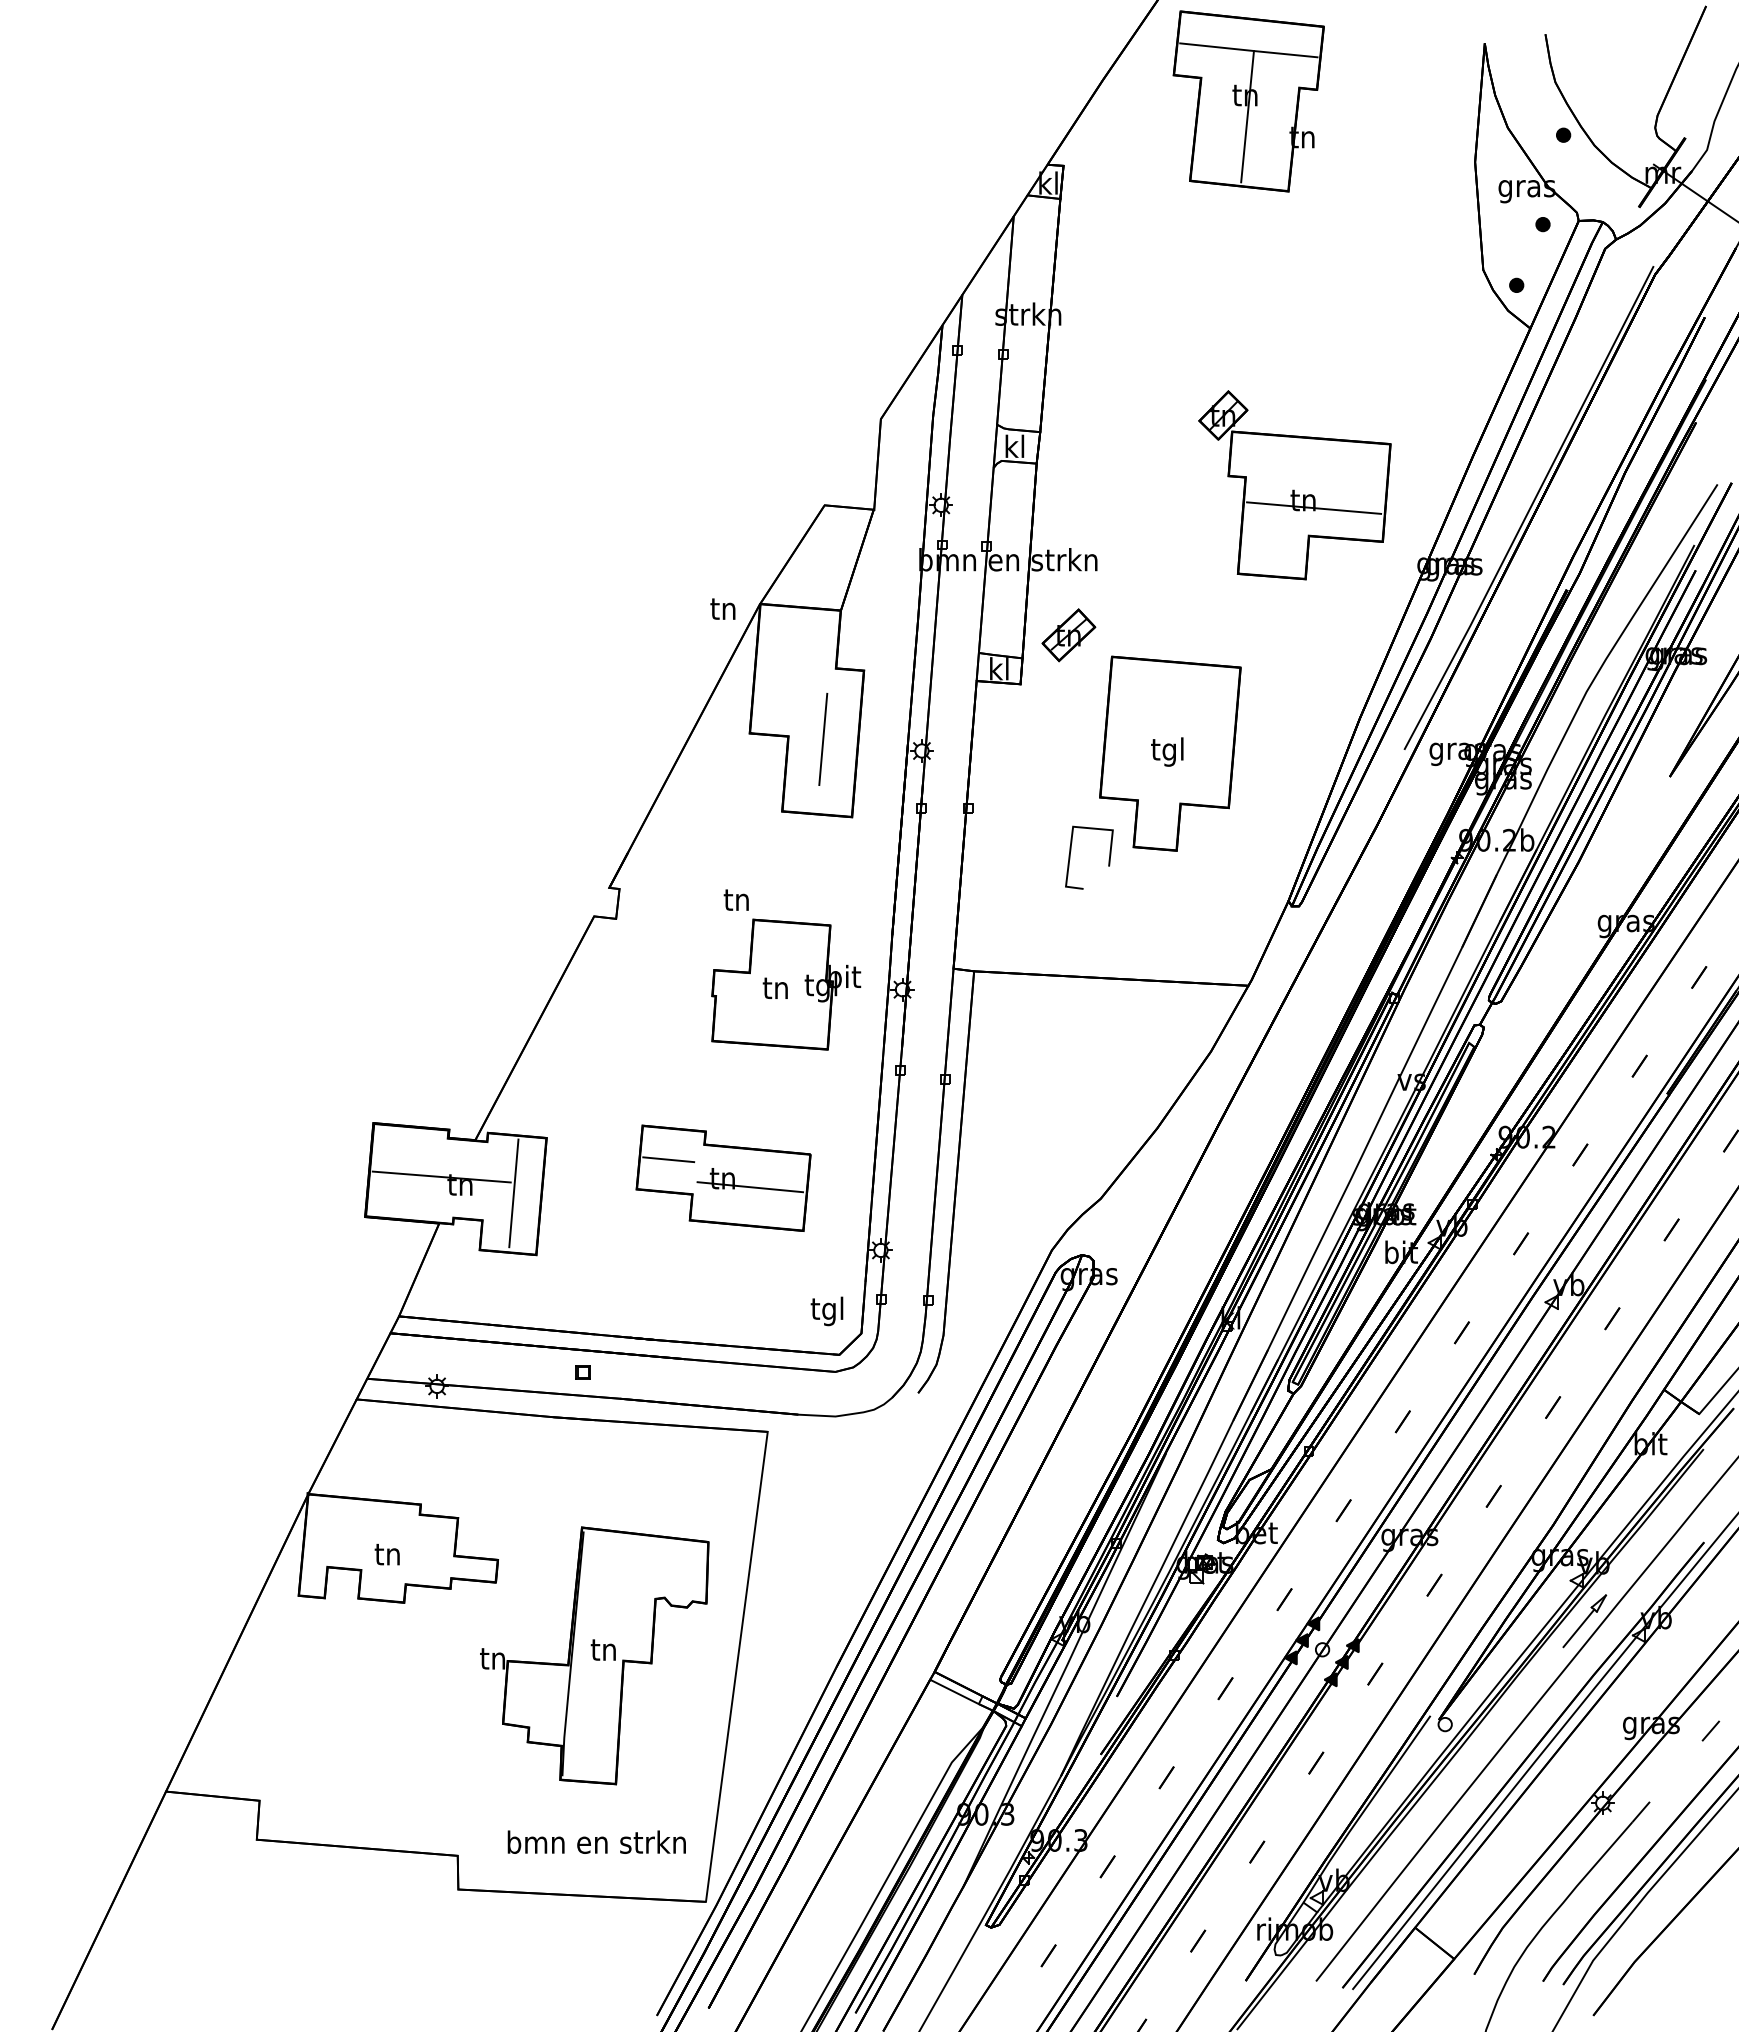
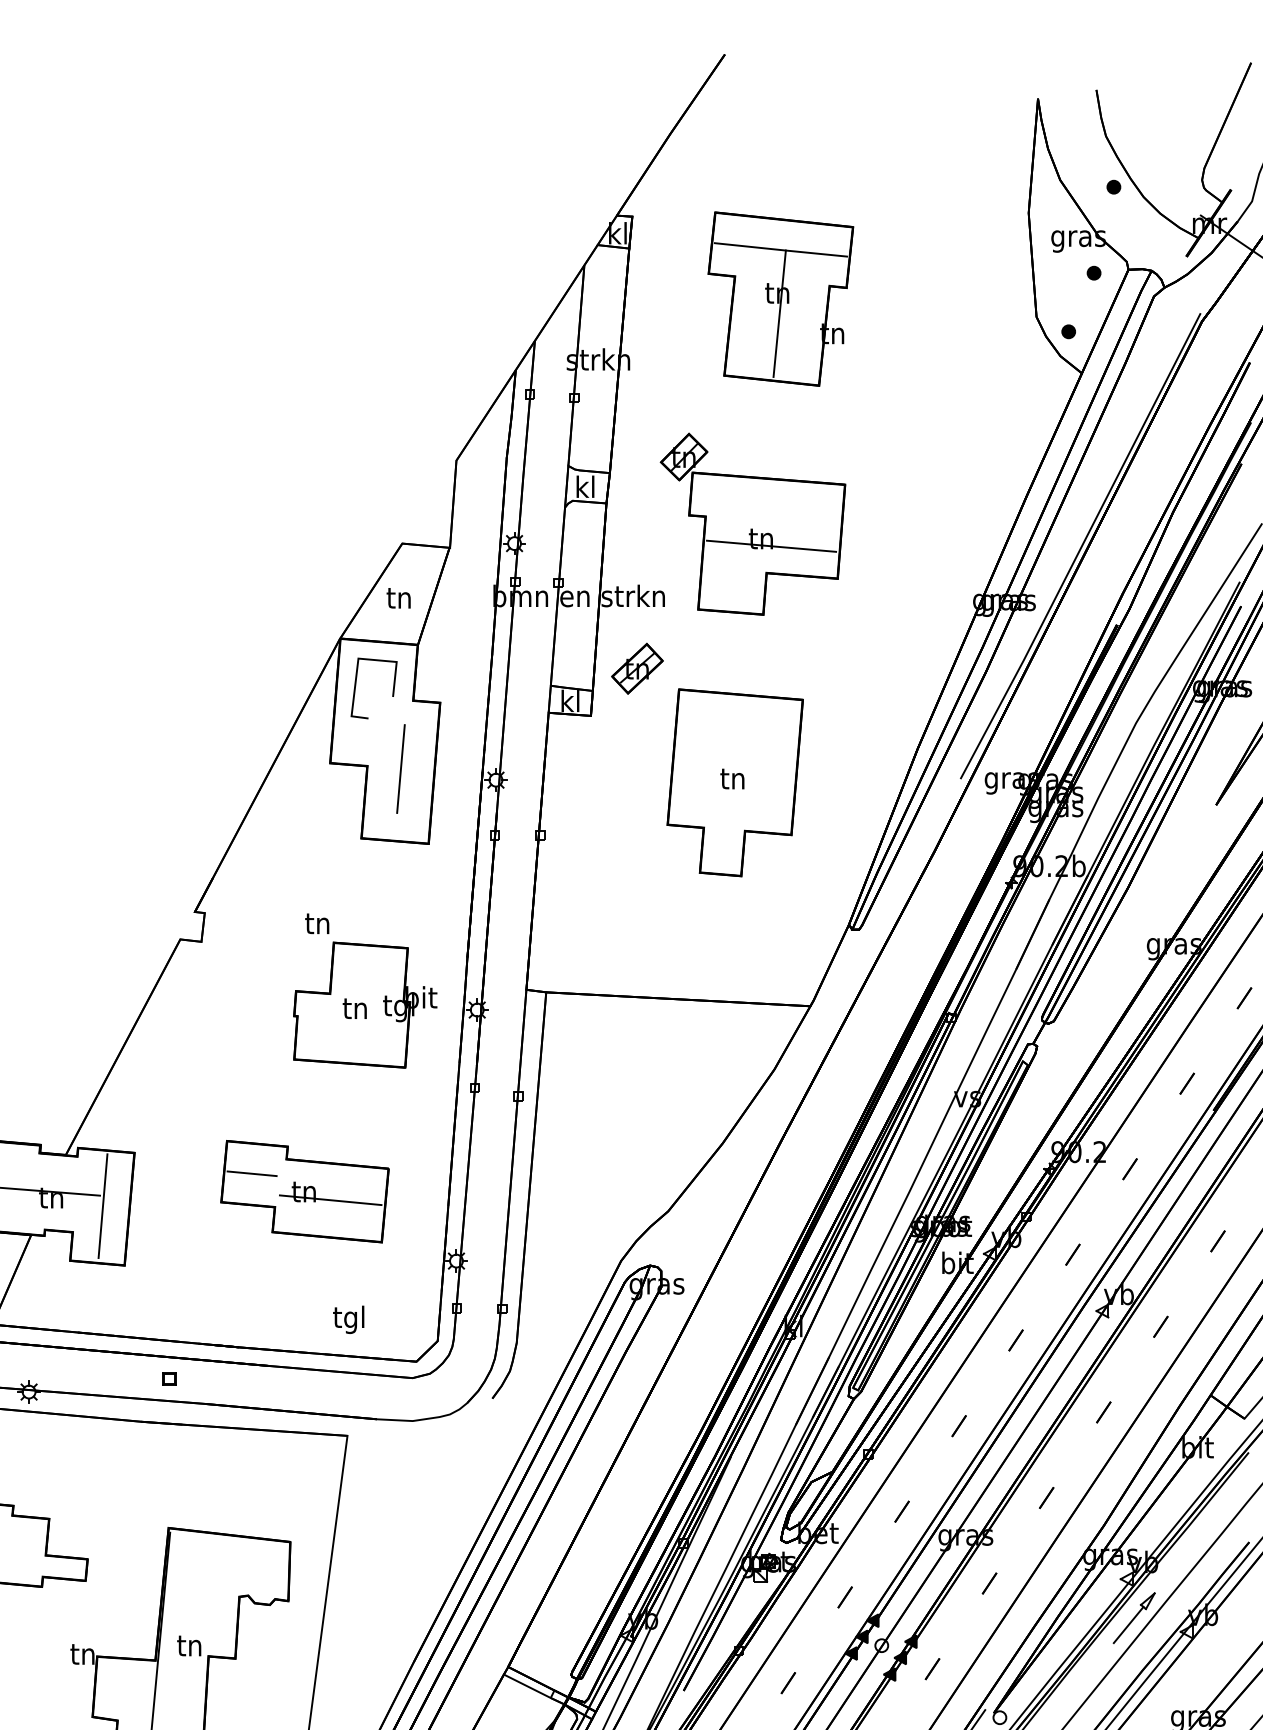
part: (1248, 101) -> (780, 299), moved
part: (1294, 485) -> (752, 524), moved
text: (722, 608) -> (398, 597), moved
text: (1167, 751) -> (732, 780), tgl -> tn
line: (1071, 851) -> (356, 682), moved
text: (826, 1311) -> (348, 1319), moved

